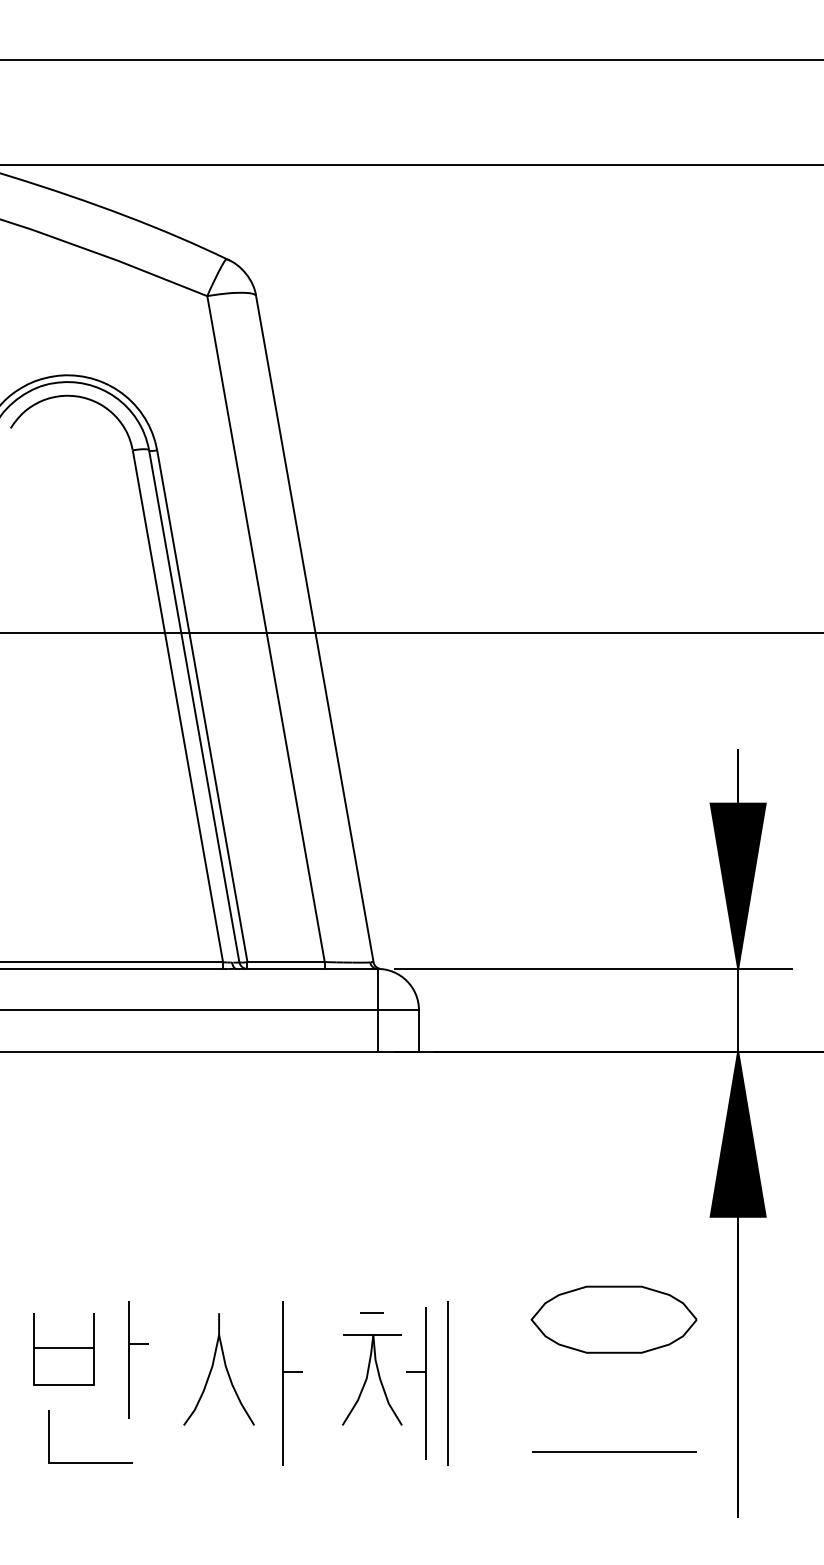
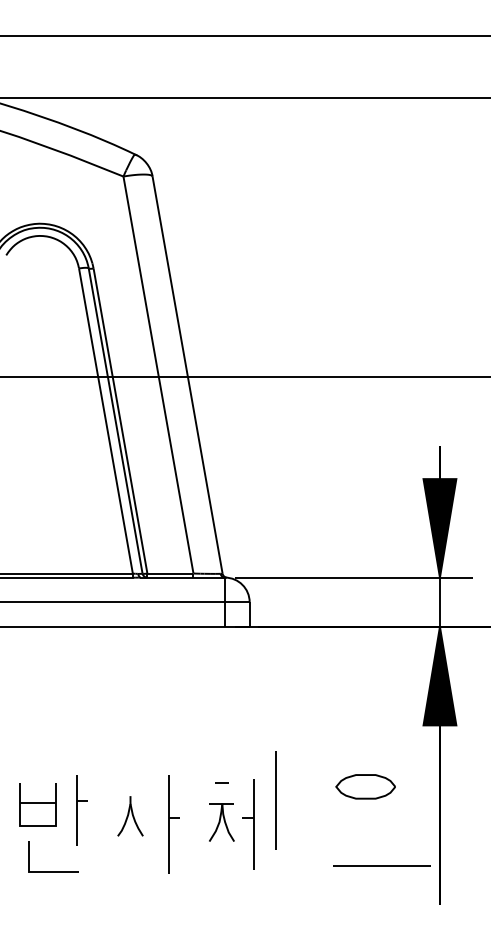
part: (613, 1319) -> (365, 786), size x0.6
part: (219, 1367) -> (130, 815), size x0.6
part: (371, 1379) -> (221, 822), size x0.7
line: (447, 1383) -> (275, 800), moved
line: (613, 1451) -> (381, 865), moved

